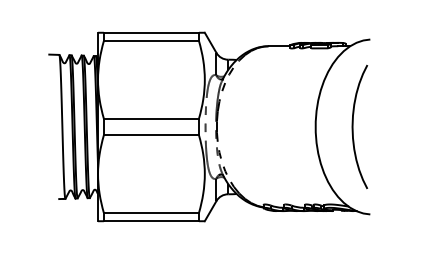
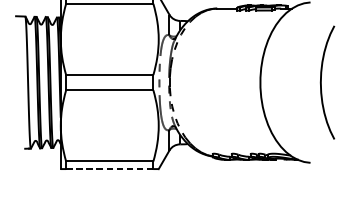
curve: (353, 126) -> (321, 82), moved
line: (151, 221) -> (109, 169), solid -> dashed

